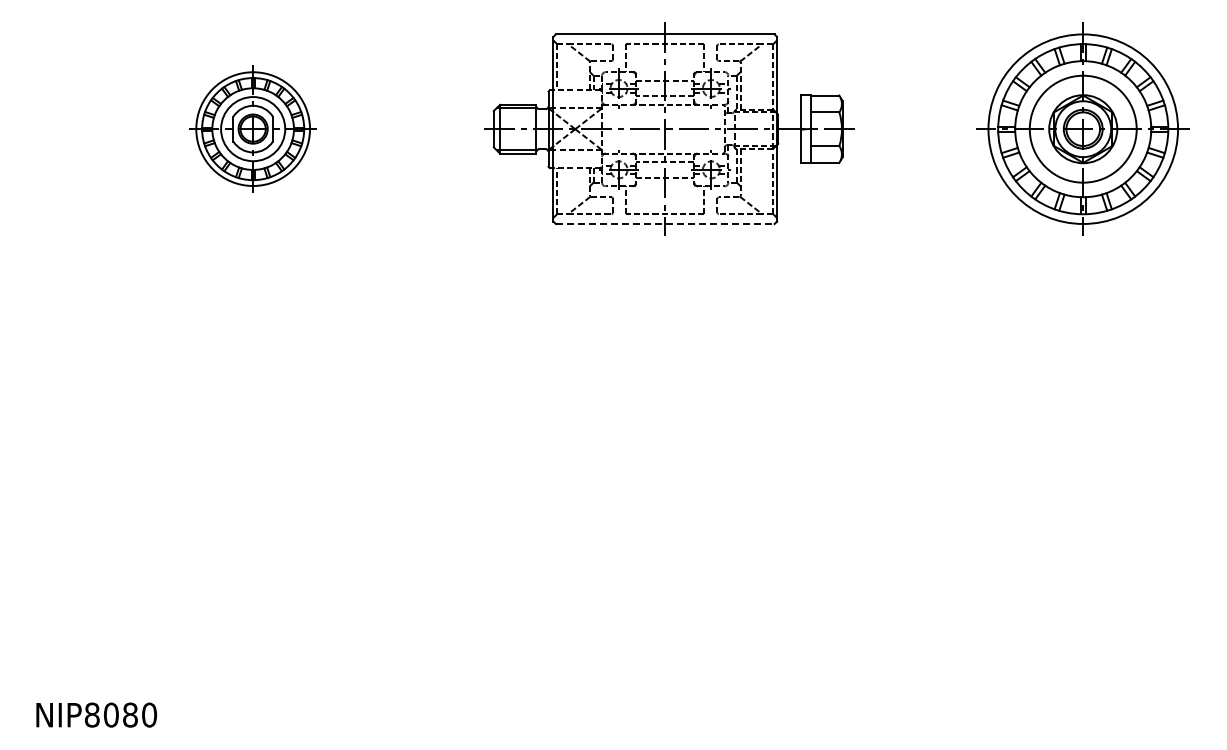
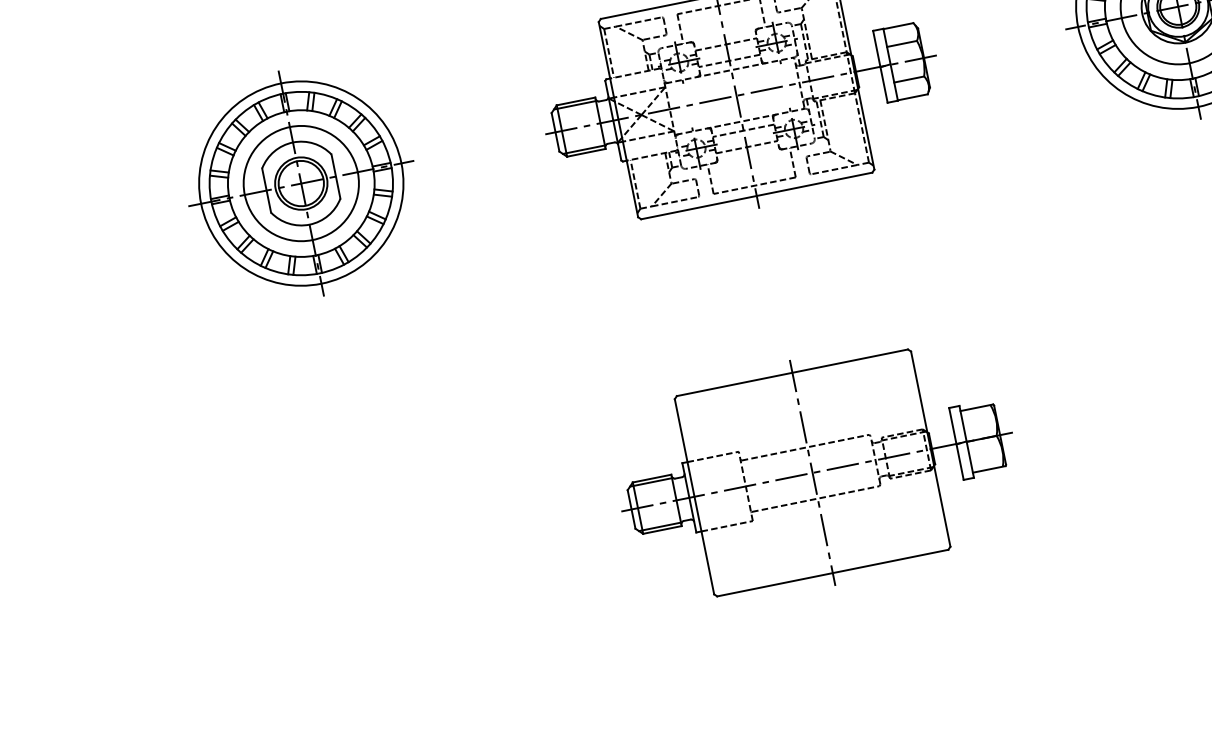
part: (252, 128) -> (300, 183), size x1.67
line: (665, 224) -> (757, 196), dashed -> solid
part: (669, 485) -> (817, 471), added

